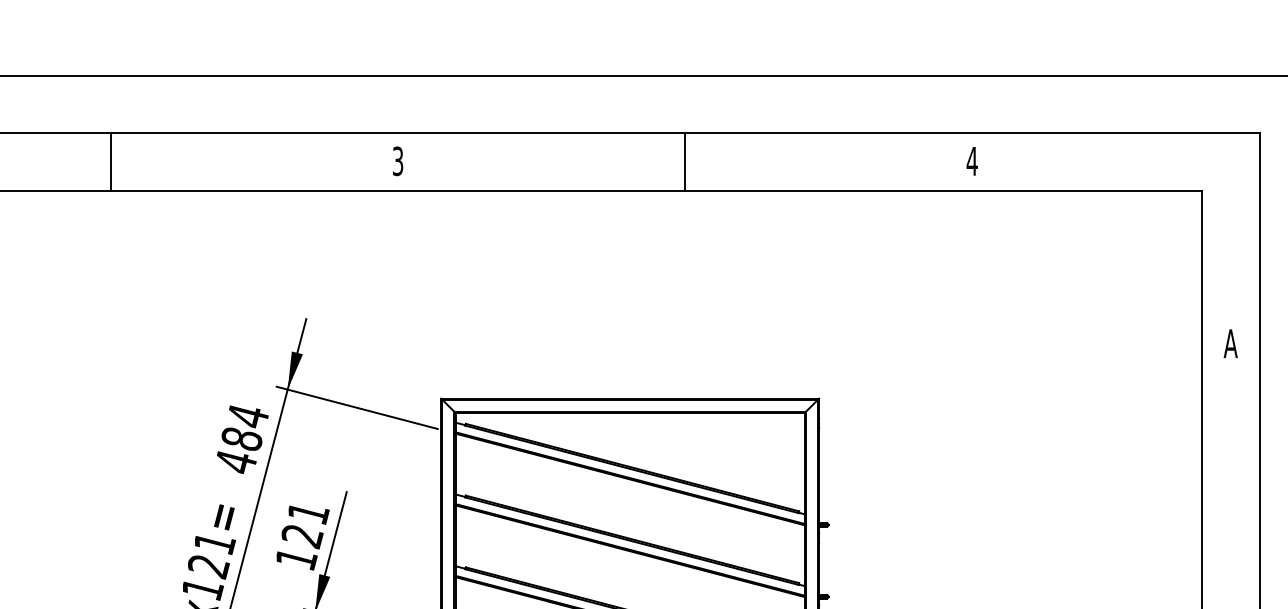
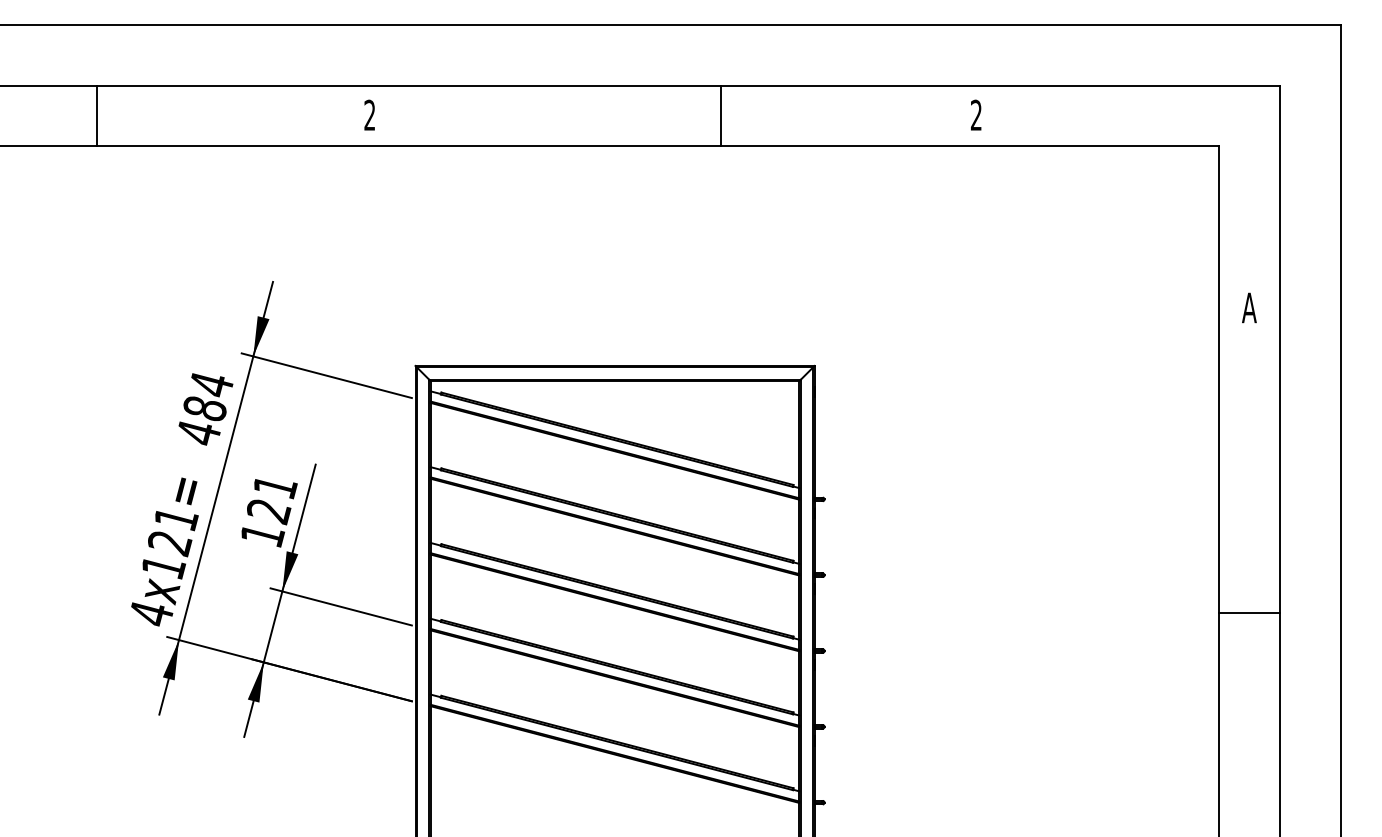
text: (972, 160) -> (976, 114), 4 -> 2
line: (110, 161) -> (96, 115), moved
text: (397, 161) -> (369, 115), 3 -> 2
line: (685, 161) -> (721, 115), moved

